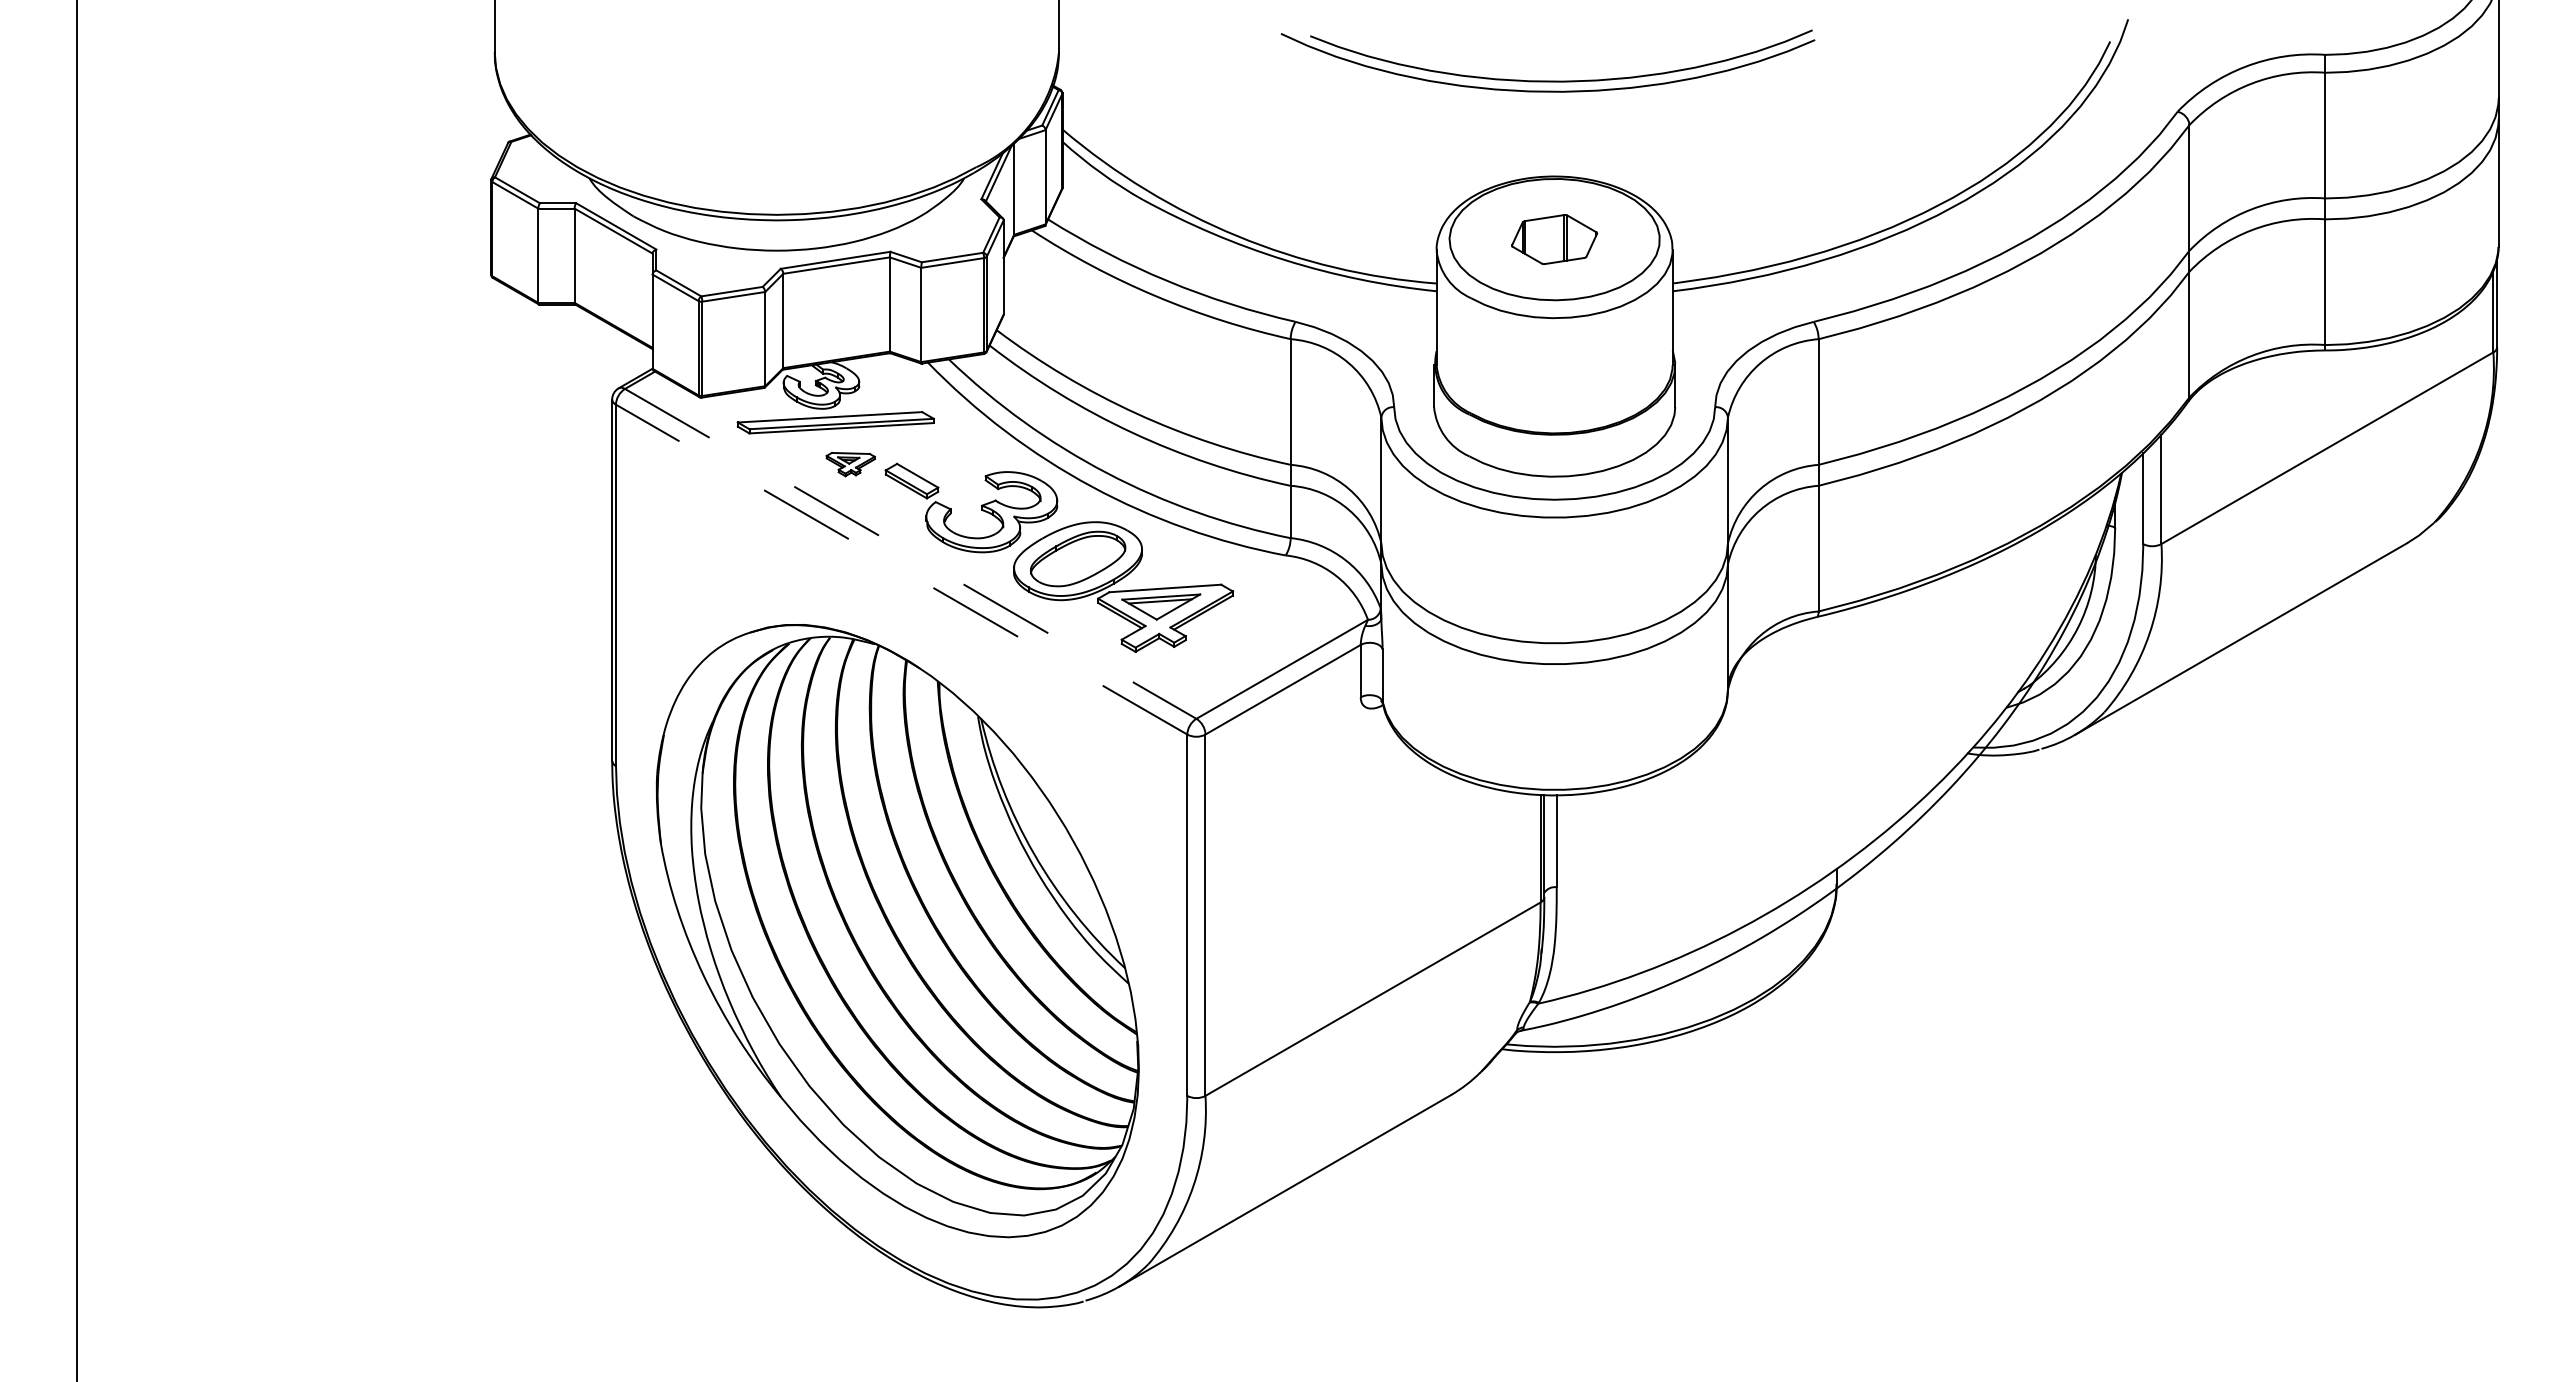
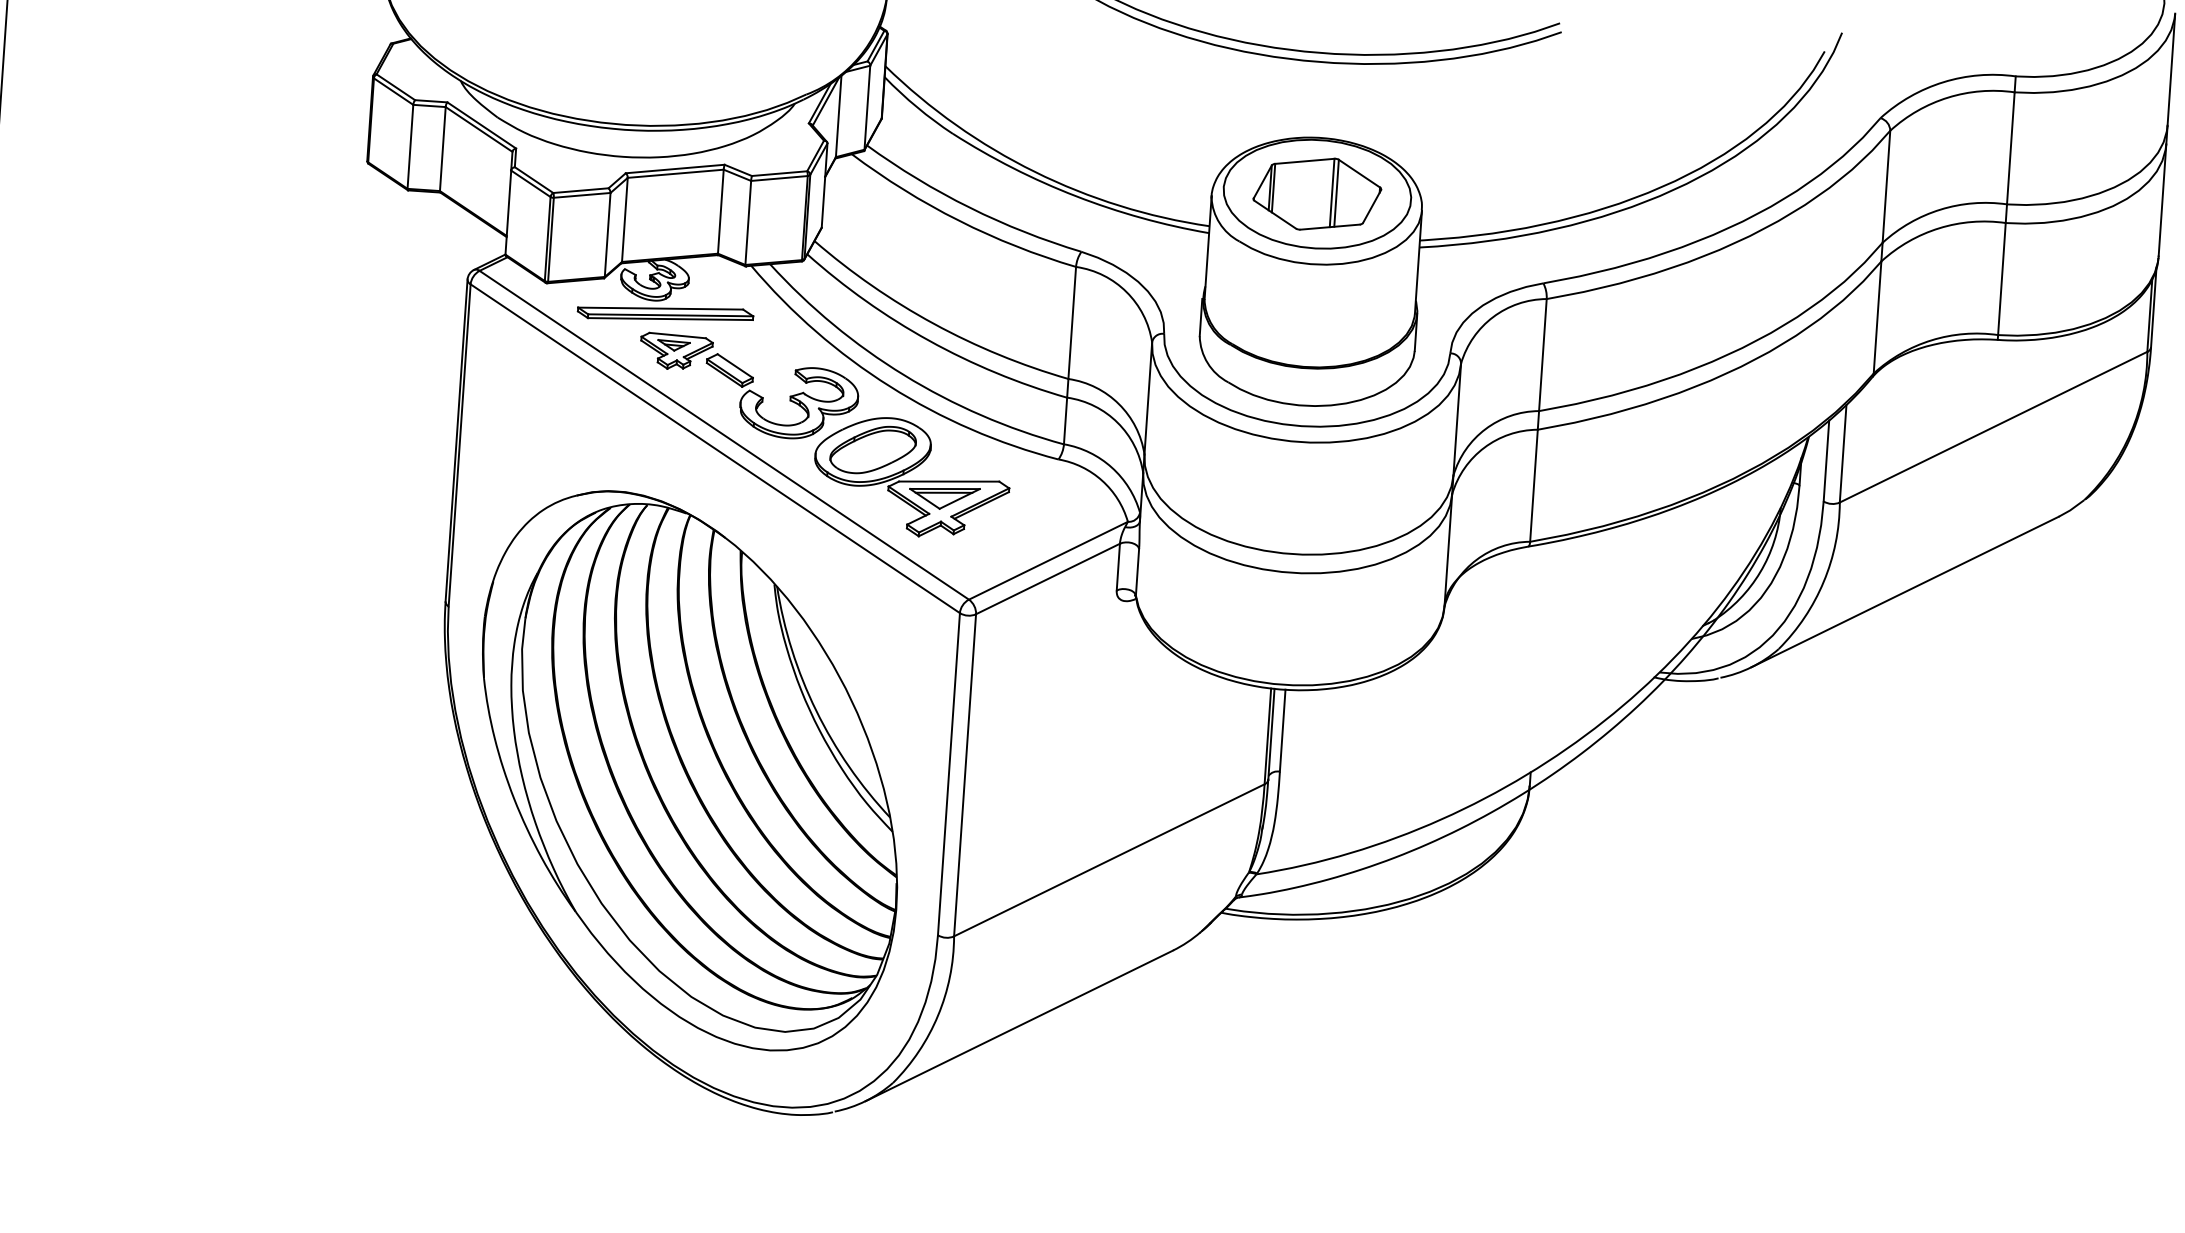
part: (1554, 239) -> (1317, 194), size x1.67
part: (850, 464) -> (676, 351), size x1.67
line: (910, 553) -> (724, 434), dashed -> solid
line: (901, 569) -> (715, 448), dashed -> solid

